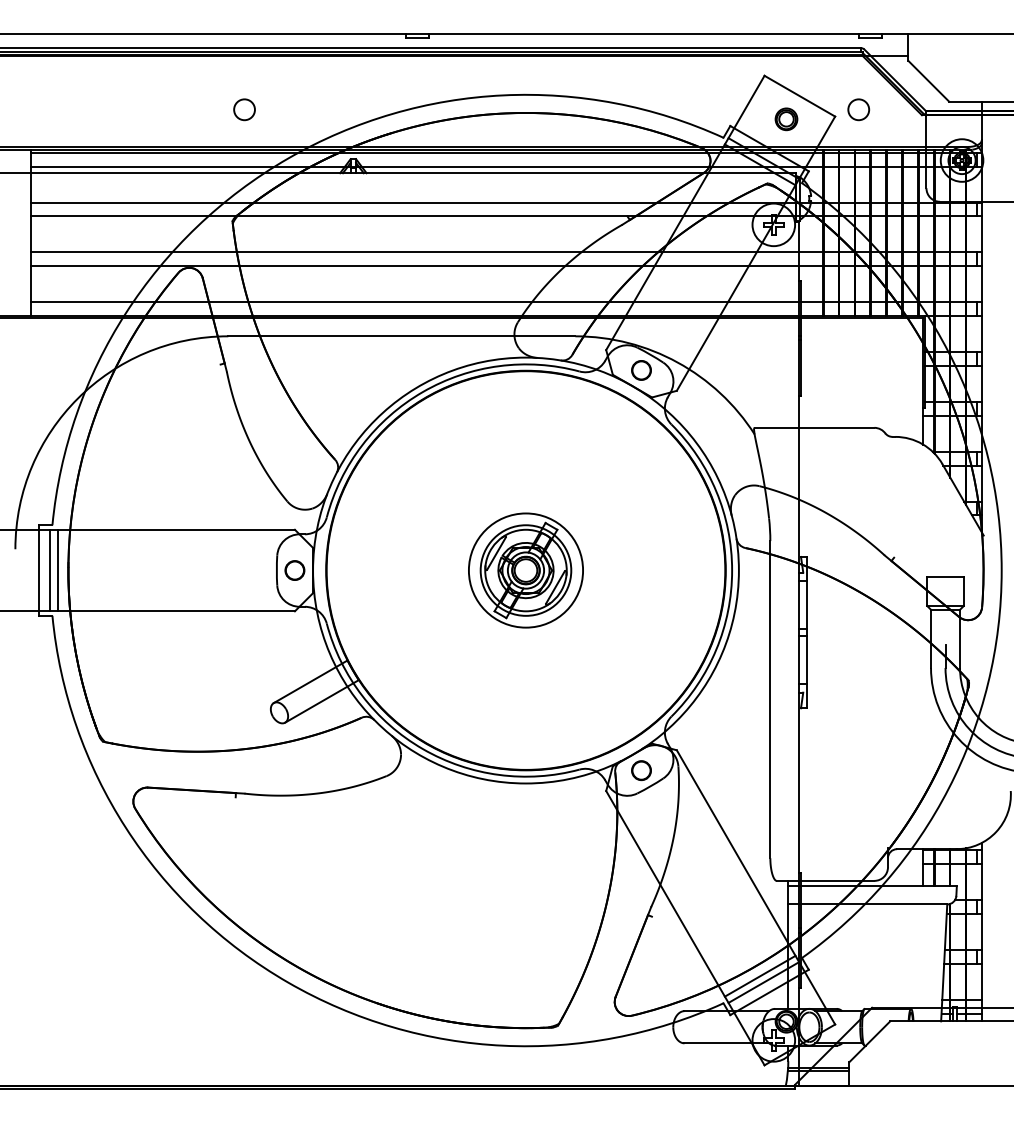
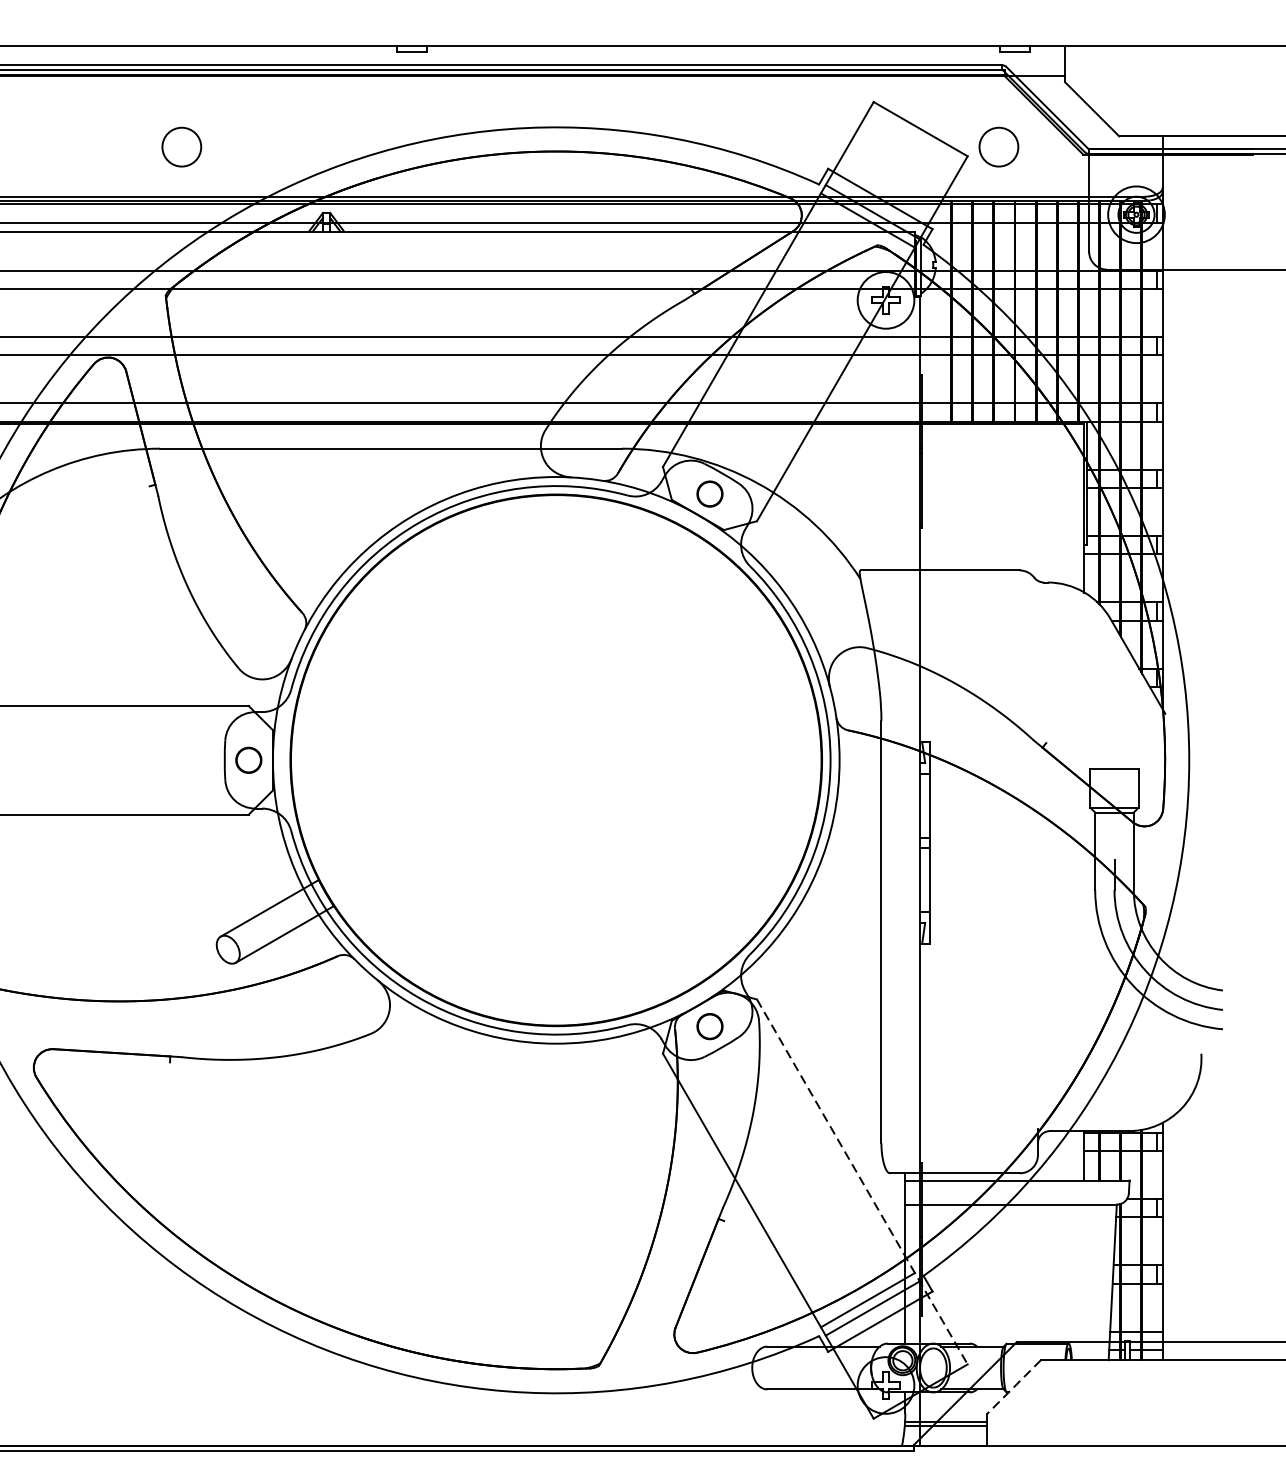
circle: (244, 109) -> (181, 146), size x1.4
circle: (858, 109) -> (998, 146), size x1.4
part: (786, 119) -> (902, 160), removed
part: (525, 570) -> (555, 760), removed
line: (756, 887) -> (862, 1182), solid -> dashed
line: (869, 1041) -> (1013, 1386), solid -> dashed

